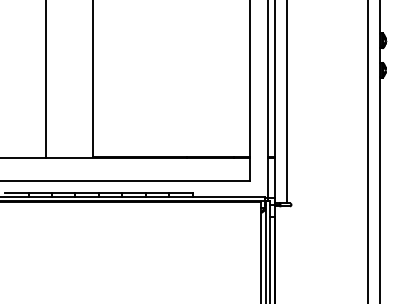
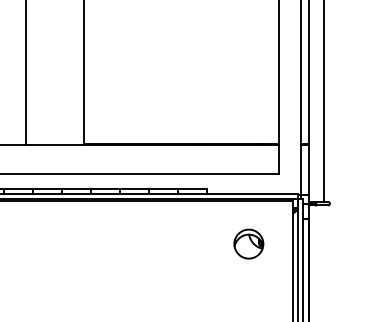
part: (225, 237) -> (248, 244), added

